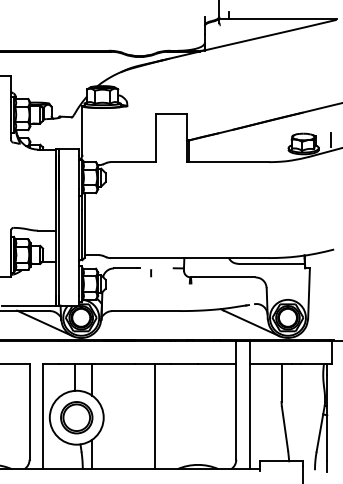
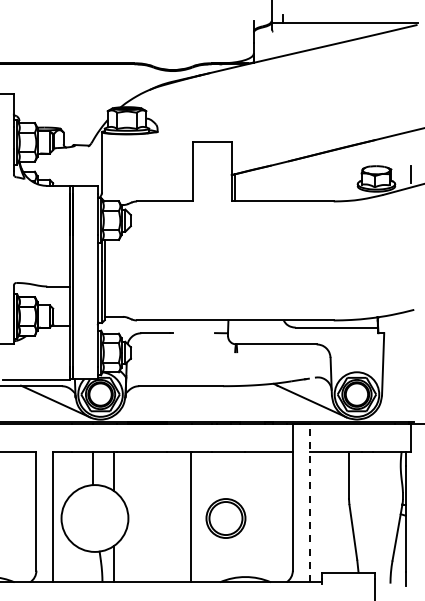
curve: (151, 273) -> (187, 339), removed
line: (249, 404) -> (309, 502), solid -> dashed
part: (76, 417) -> (225, 518), moved

